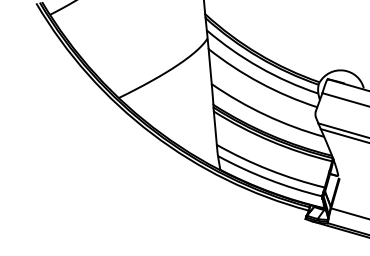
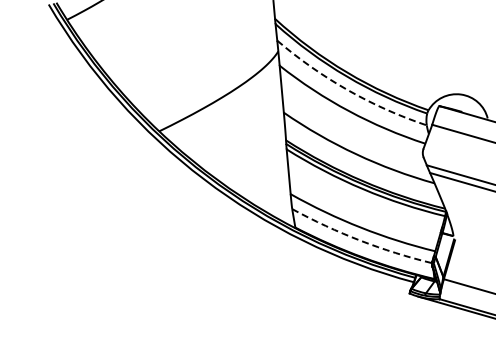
arc: (259, 67) -> (347, 90), solid -> dashed
arc: (268, 179) -> (360, 240), solid -> dashed

